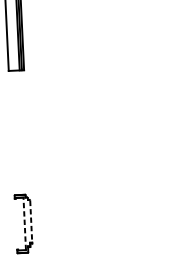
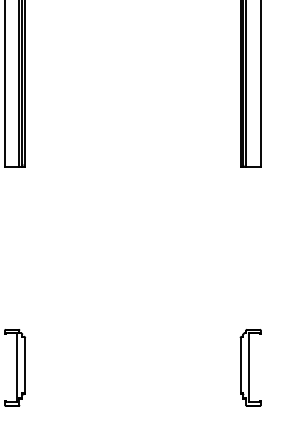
line: (31, 221) -> (25, 365), dashed -> solid
line: (24, 223) -> (16, 367), dashed -> solid

